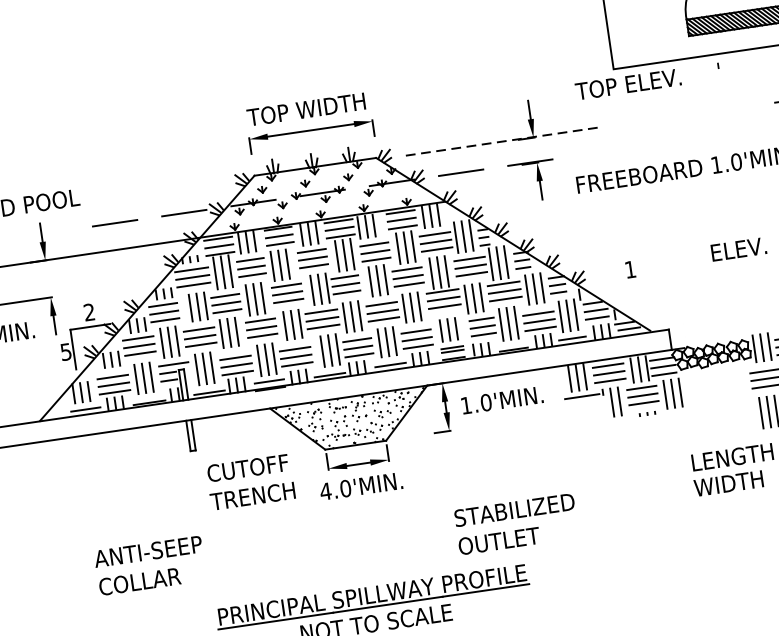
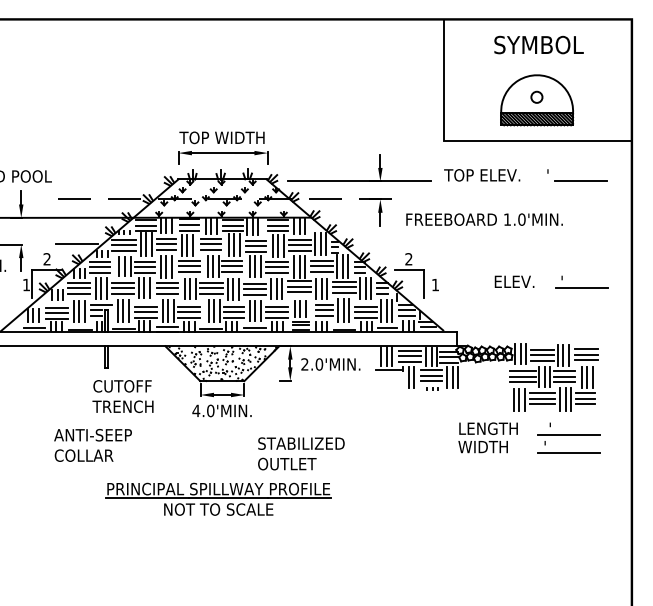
text: (648, 81) -> (496, 175), moved
line: (504, 140) -> (359, 180), dashed -> solid
part: (592, 261) -> (409, 275), added
line: (126, 284) -> (76, 243), added
text: (66, 351) -> (26, 284), 5 -> 1
text: (465, 405) -> (304, 364), 1.0'MIN. -> 2.0'MIN.
text: (249, 482) -> (122, 396), moved
text: (516, 523) -> (301, 453), moved
text: (149, 565) -> (92, 445), moved

